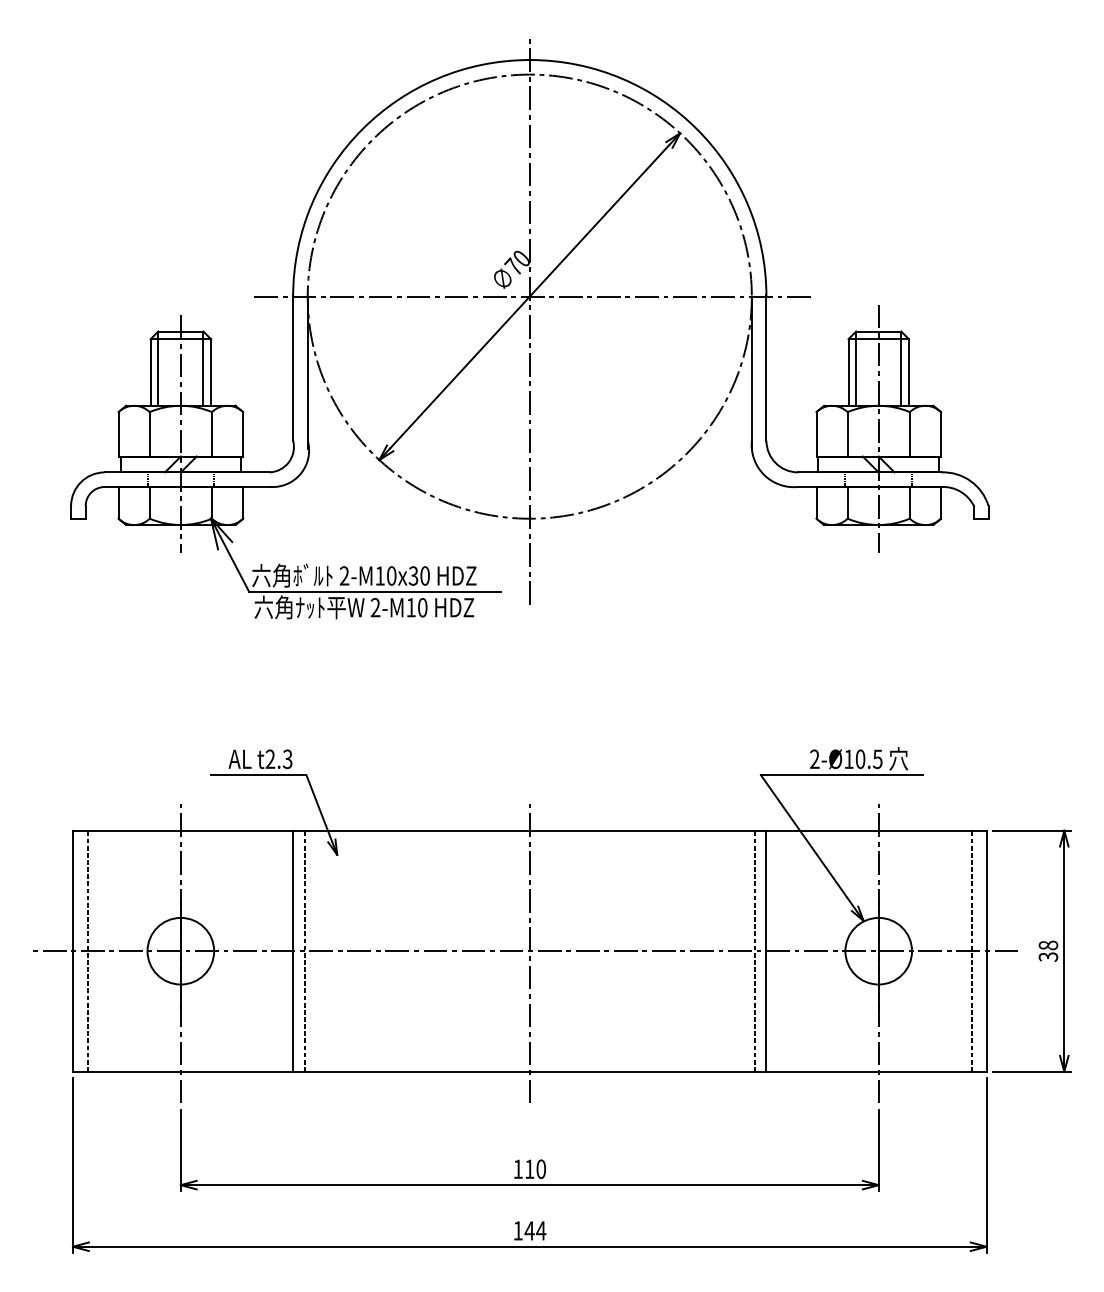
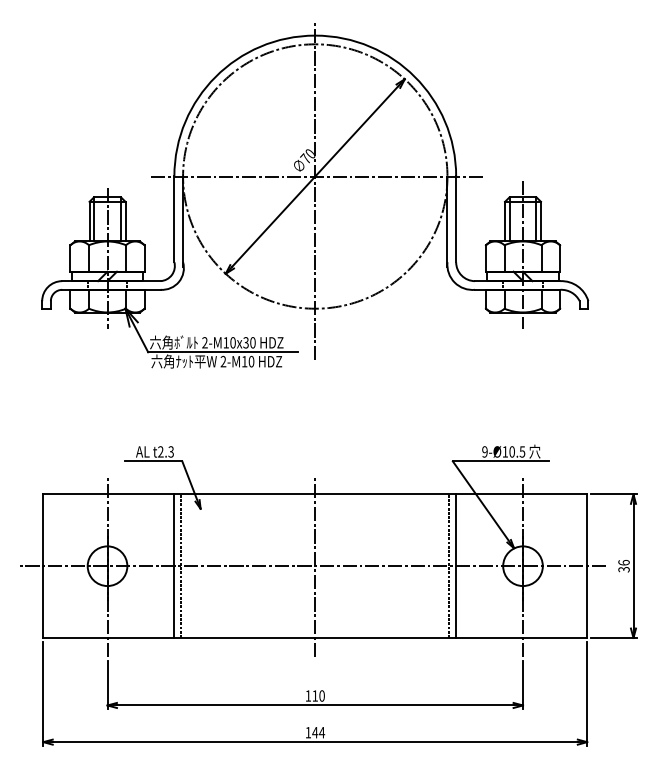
text: (814, 758) -> (484, 451), 2-Ø10.5 -> 9-Ø10.5
text: (1047, 944) -> (623, 562), 38 -> 36
line: (88, 950) -> (52, 565), removed
line: (971, 950) -> (578, 565), removed

